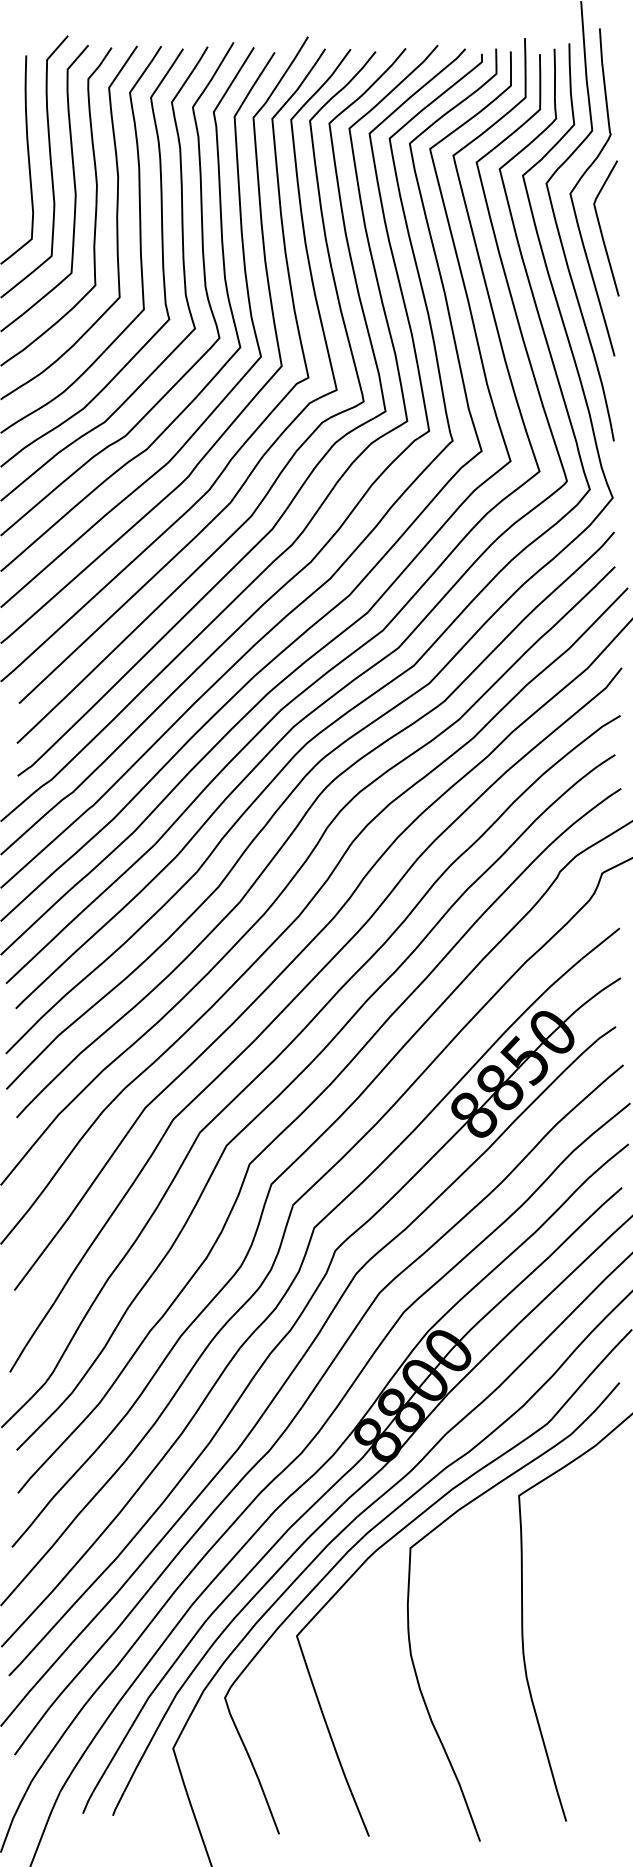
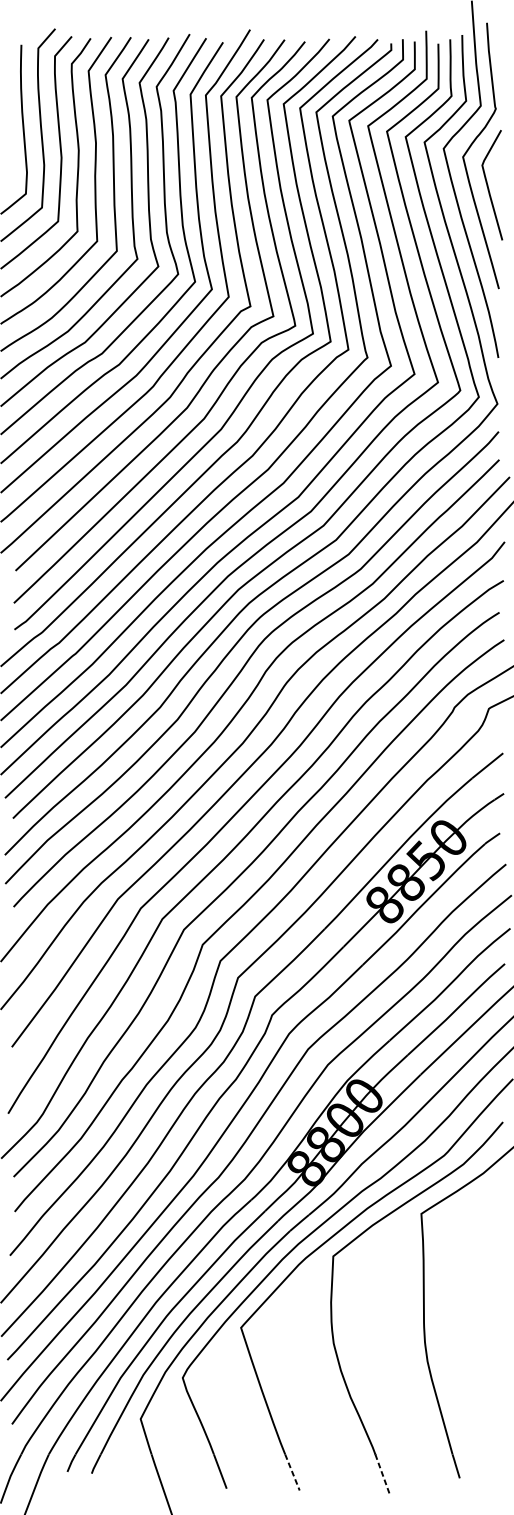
line: (360, 1814) -> (292, 1472), solid -> dashed
line: (471, 1816) -> (382, 1474), solid -> dashed

